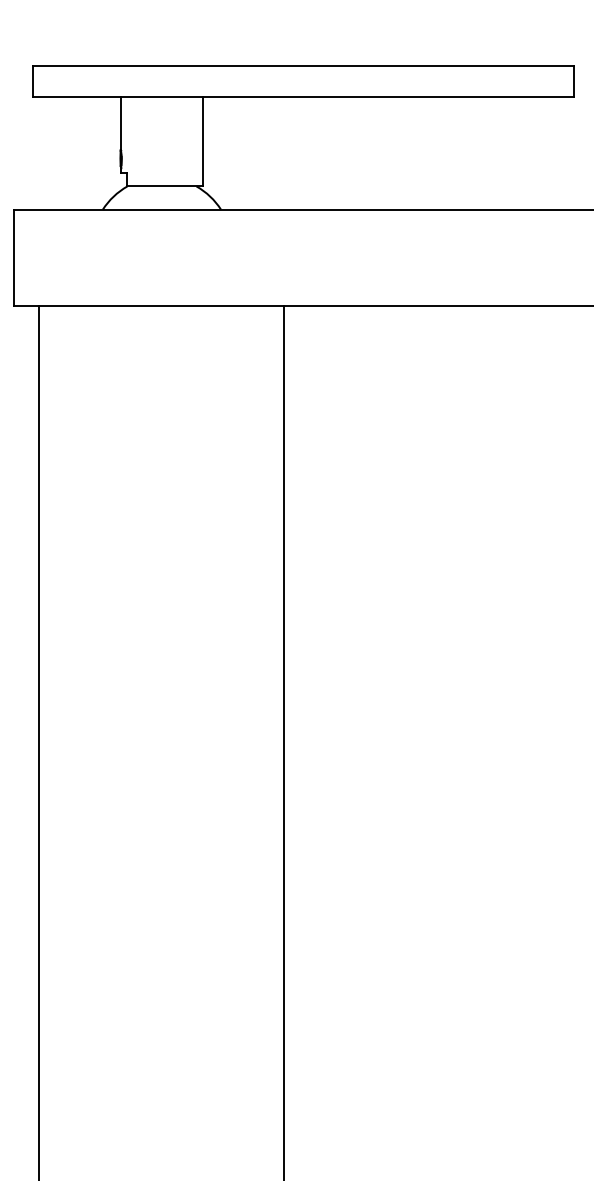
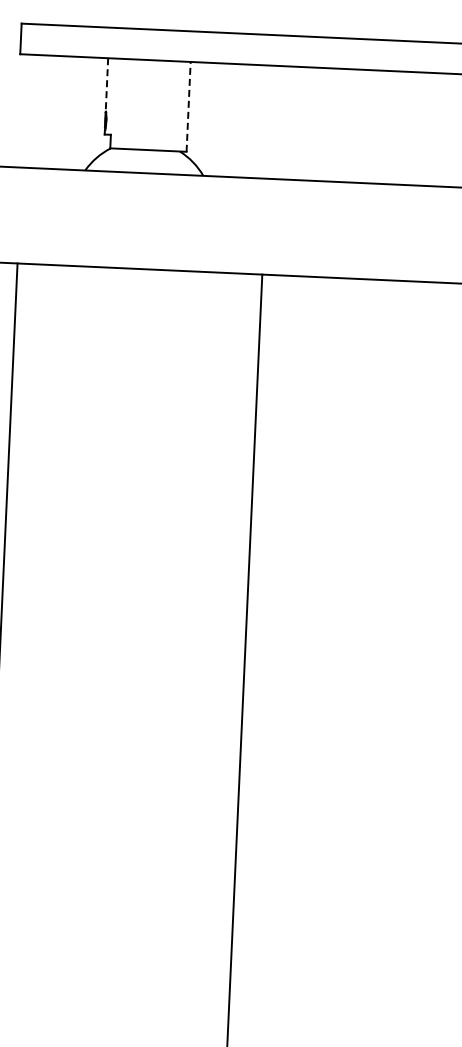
line: (120, 123) -> (106, 85), solid -> dashed
line: (203, 141) -> (188, 106), solid -> dashed

